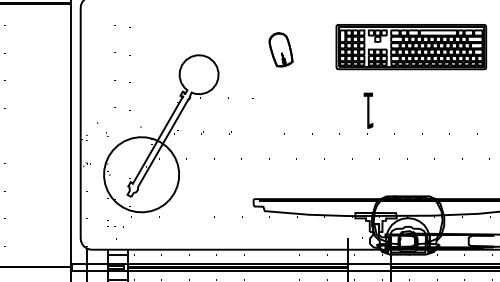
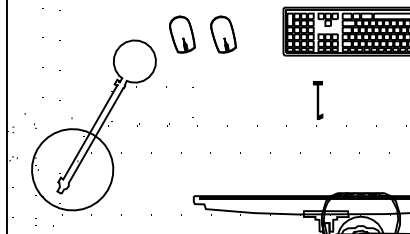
part: (242, 49) -> (181, 34), added

